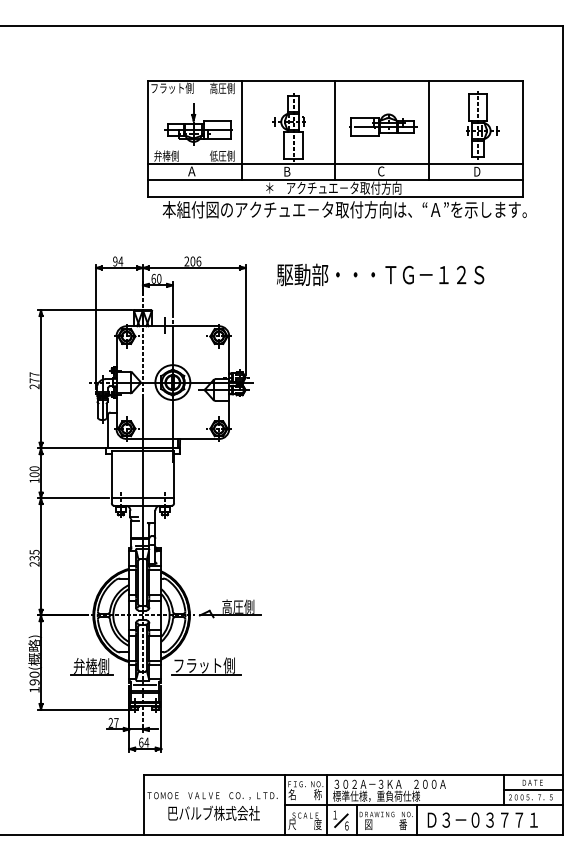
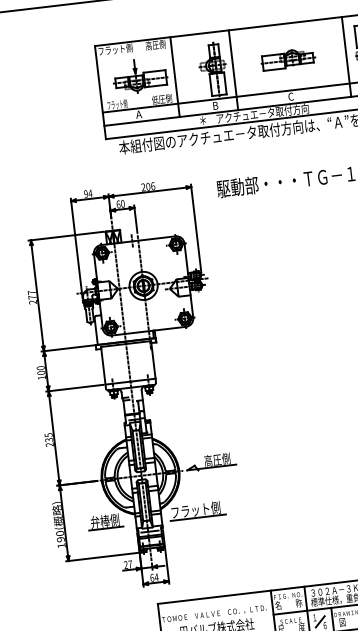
line: (335, 130) -> (233, 70), moved
line: (429, 130) -> (346, 56), moved
text: (166, 155) -> (117, 104), 弁棒側 -> フラット側

